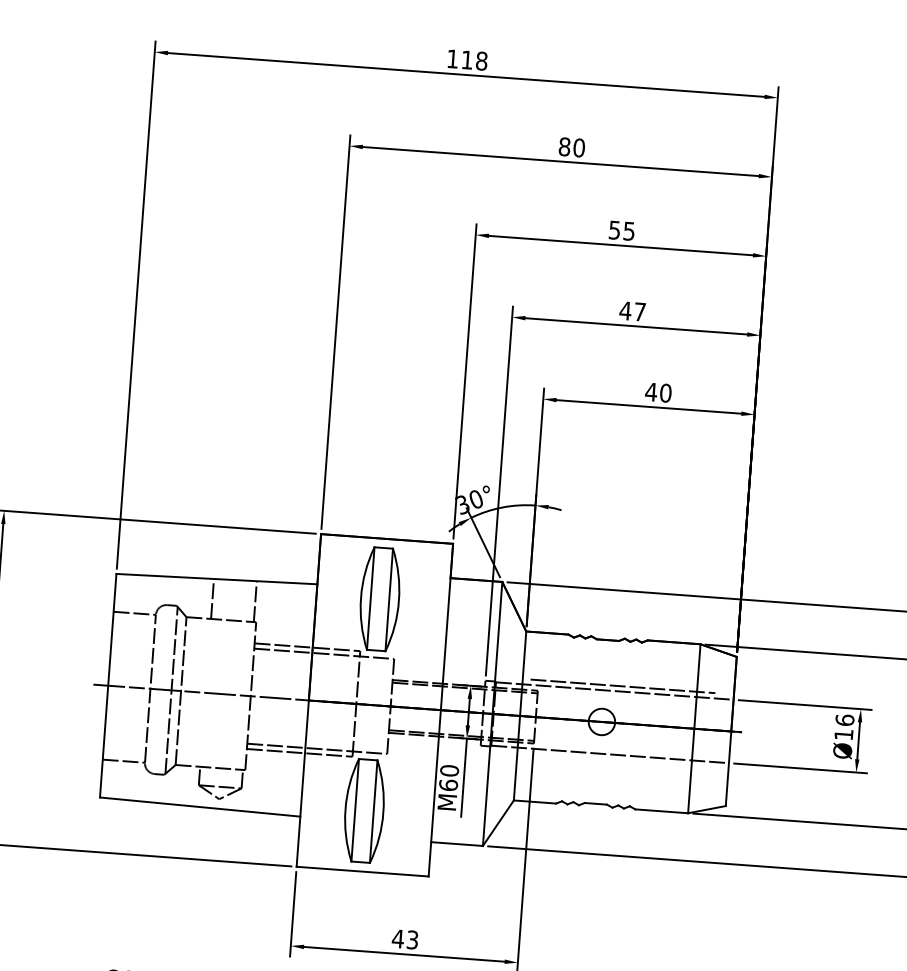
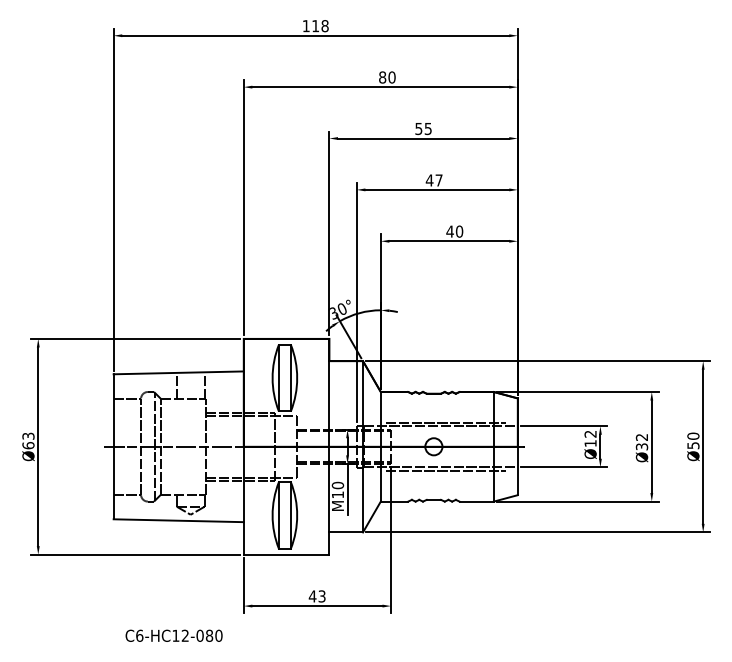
text: (844, 719) -> (590, 433), Ø16 -> Ø12
line: (617, 759) -> (445, 470), added
text: (447, 784) -> (337, 494), M60 -> M10

